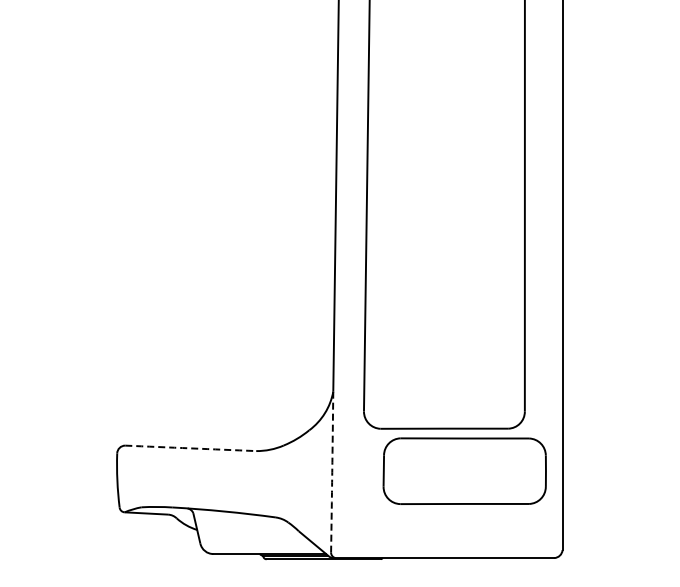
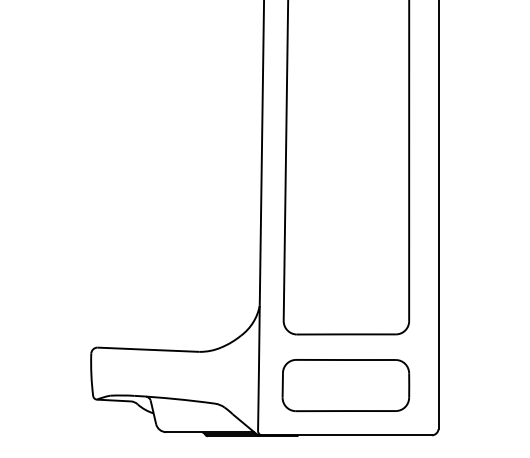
arc: (190, 448) -> (148, 349), dashed -> solid
part: (464, 470) -> (345, 384), moved
arc: (332, 472) -> (259, 368), dashed -> solid

